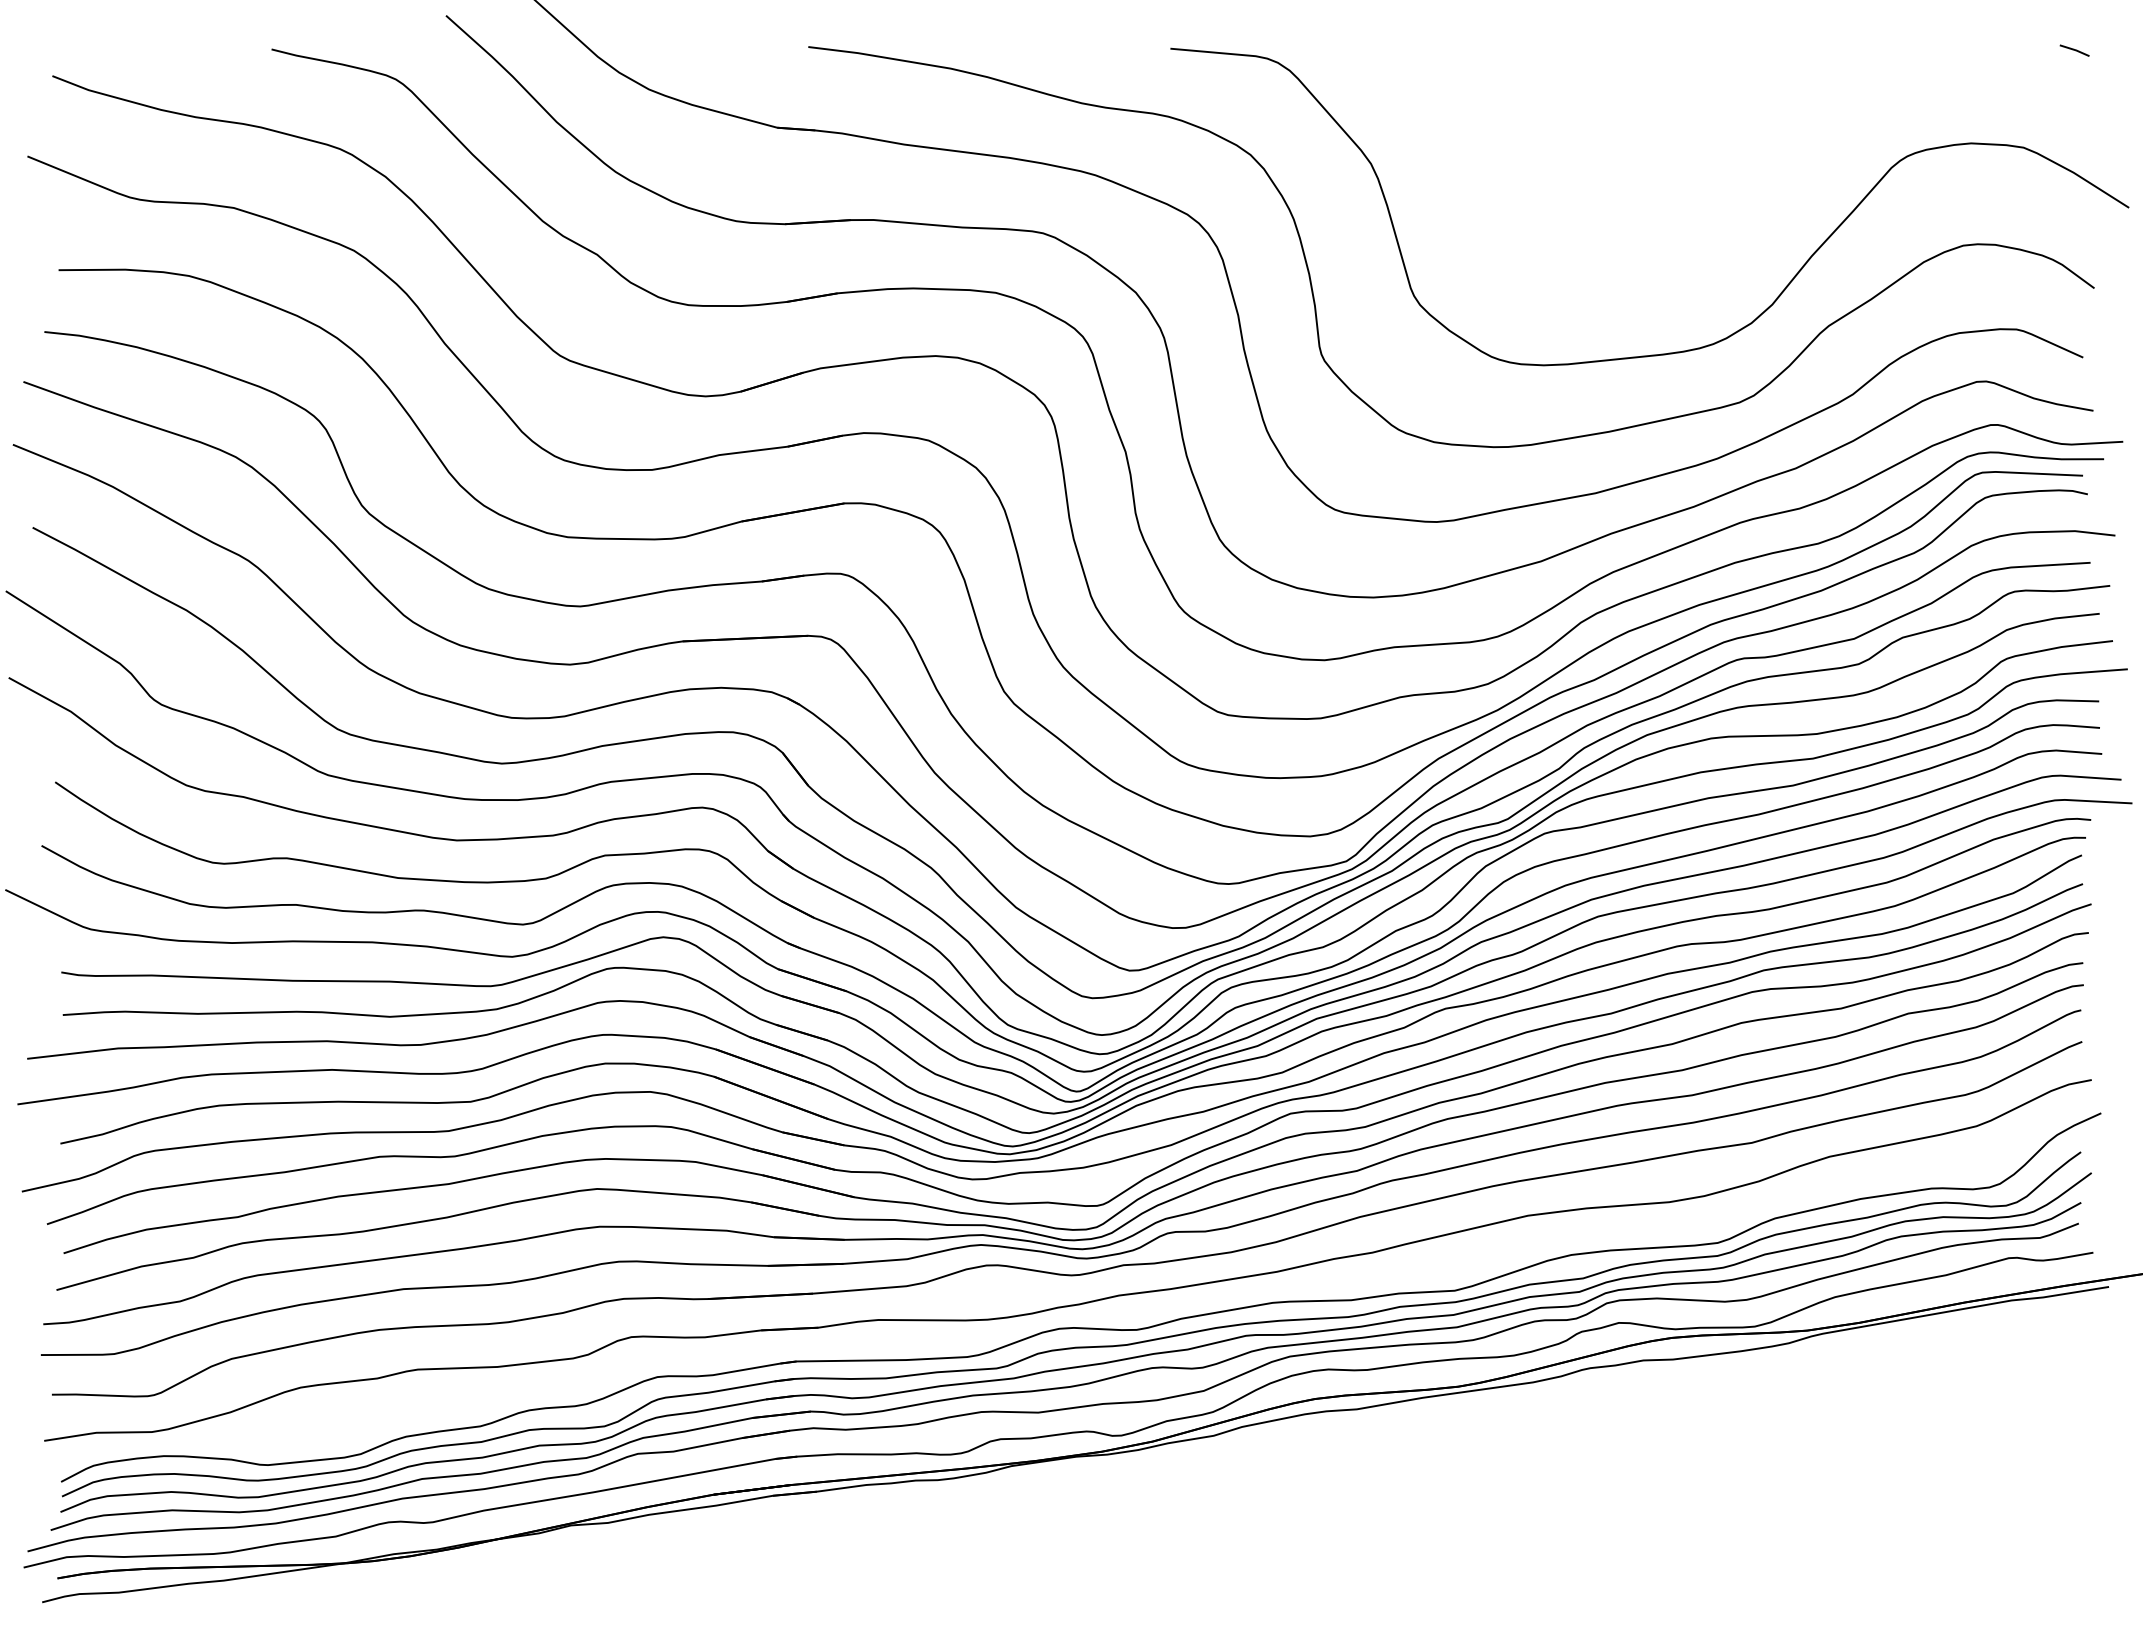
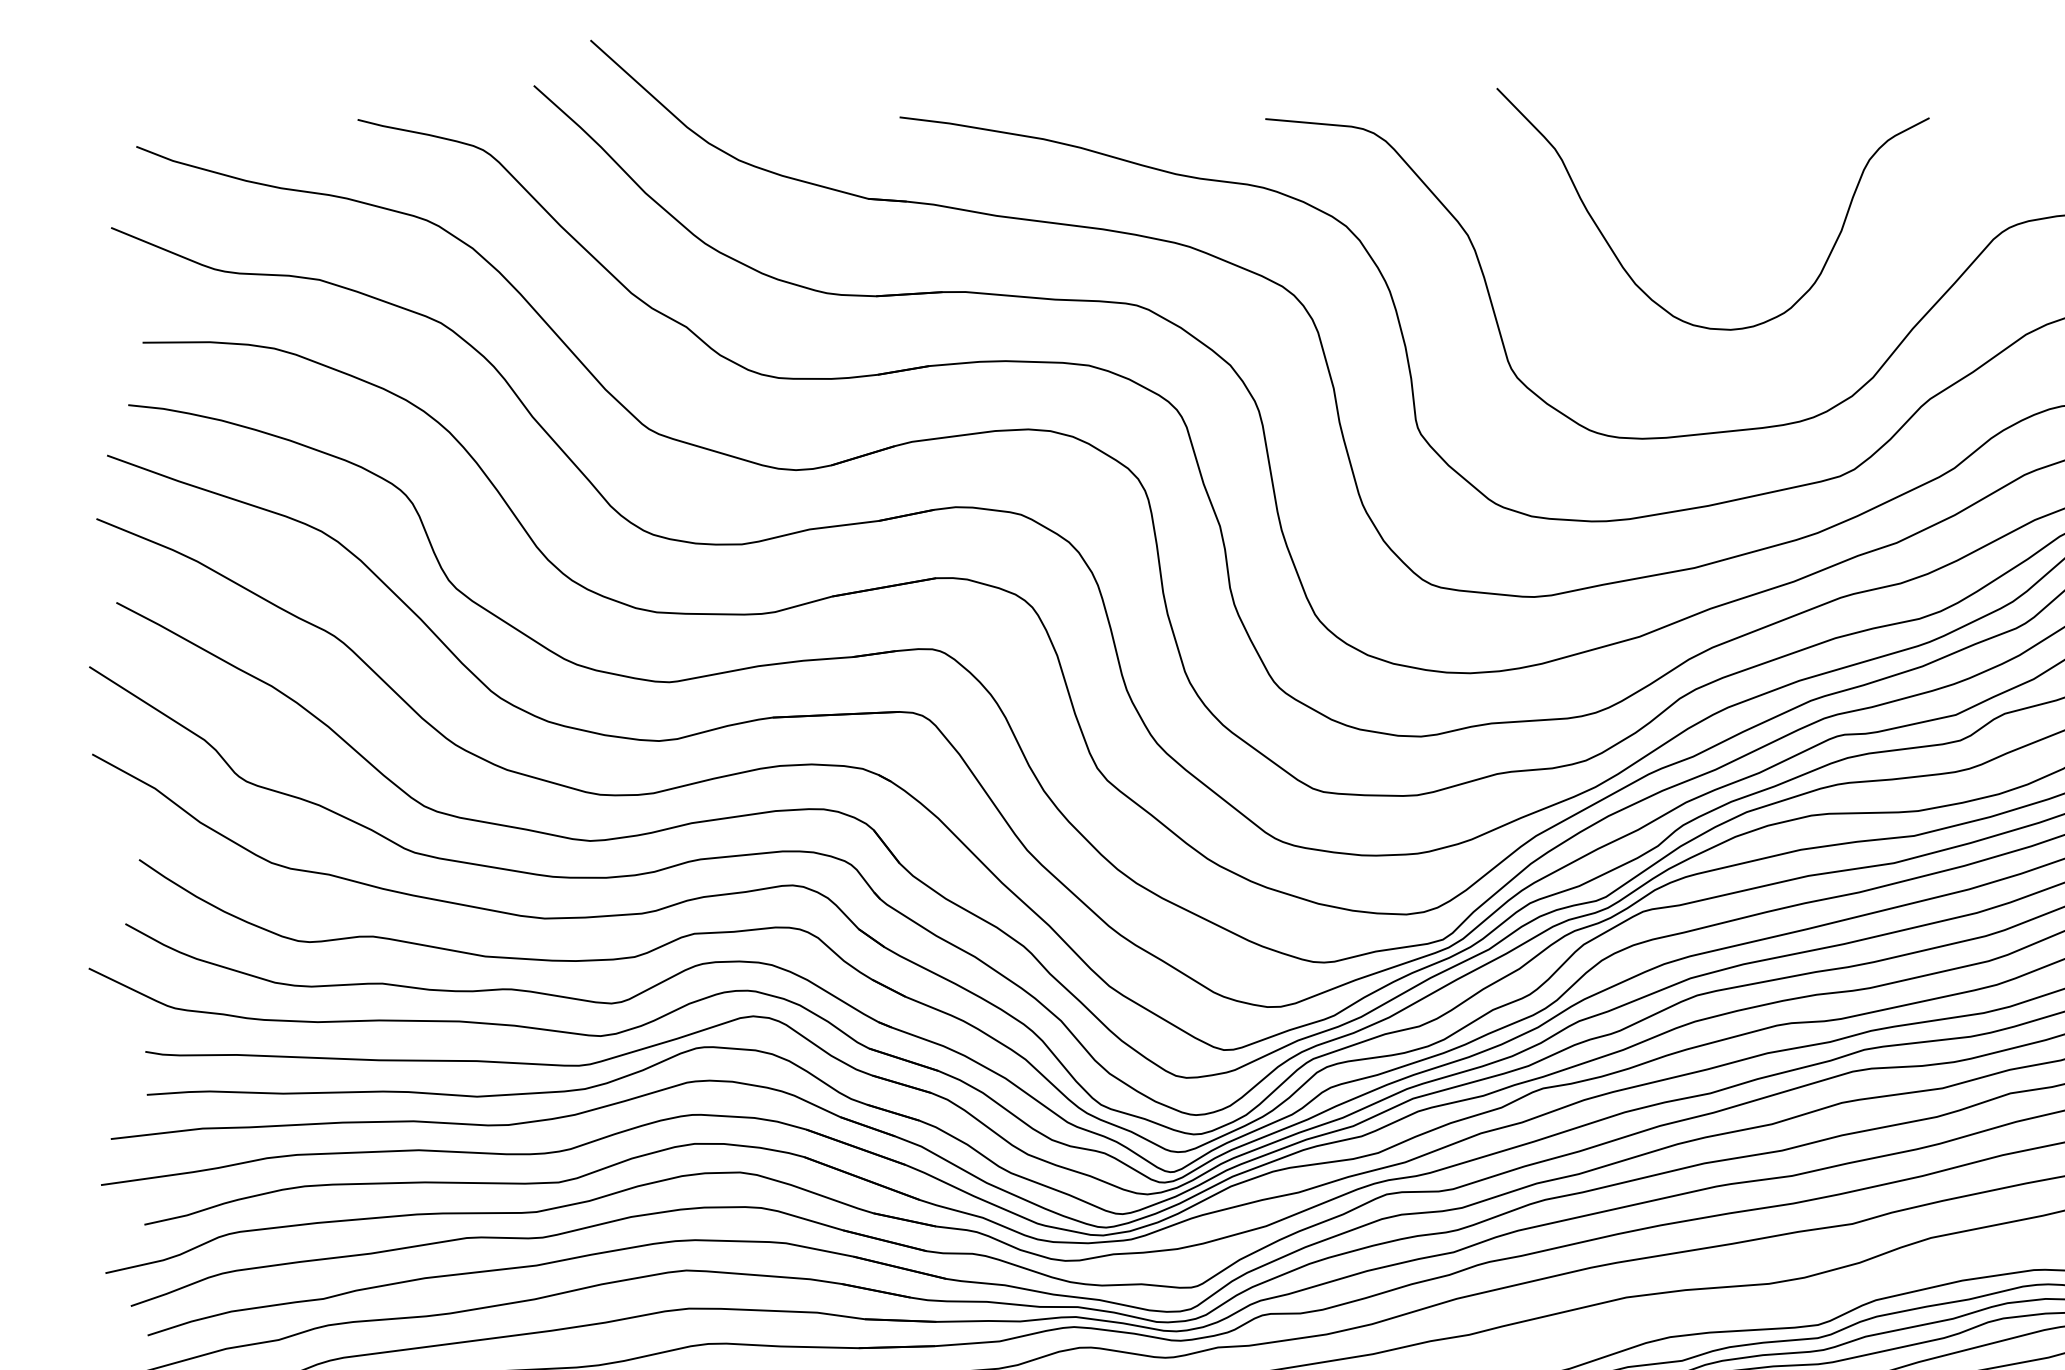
curve: (1530, 201) -> (1628, 273), added

